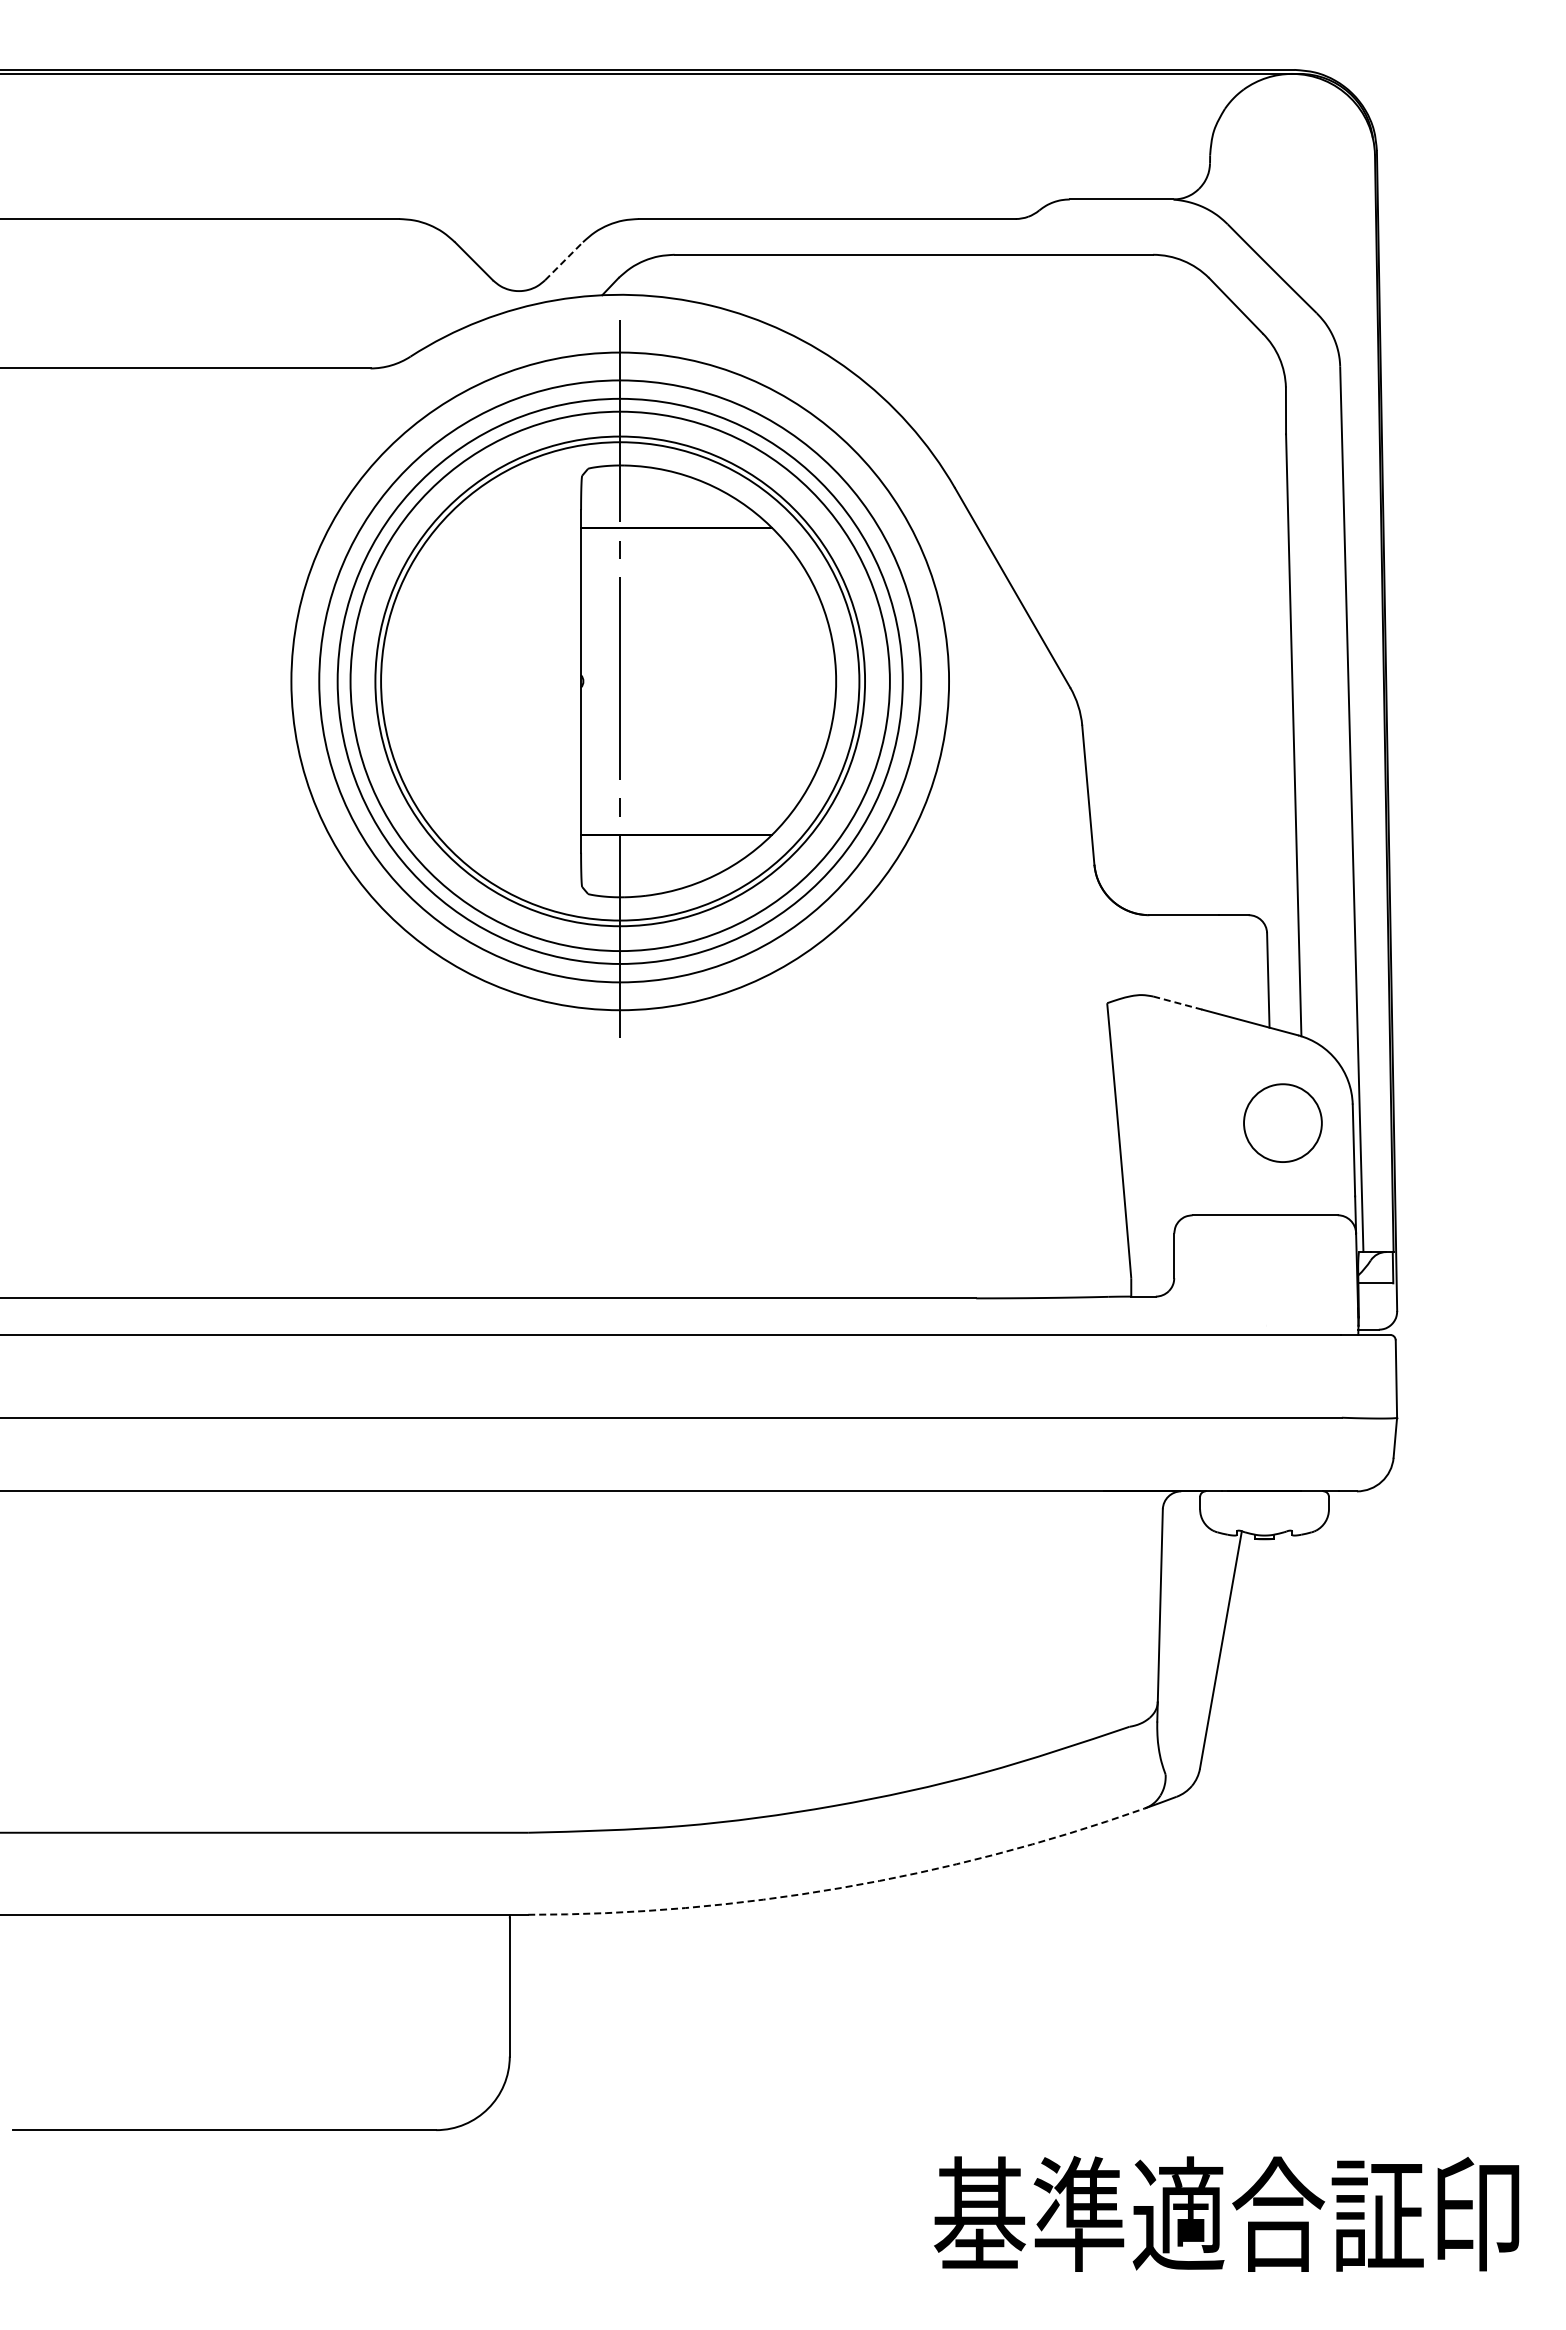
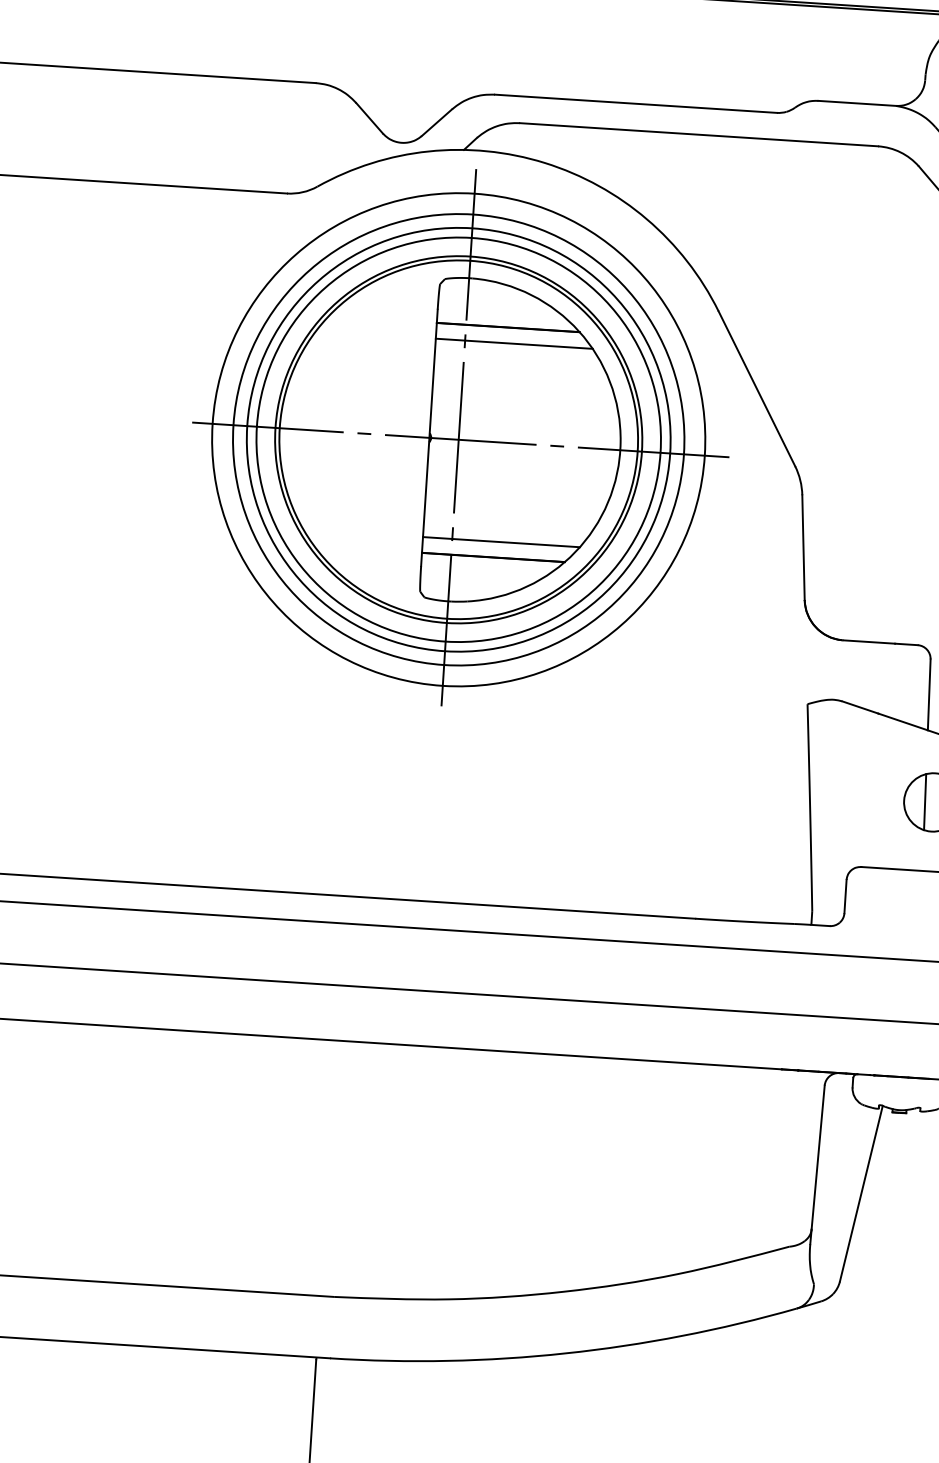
line: (564, 261) -> (437, 122), dashed -> solid
line: (685, 548) -> (513, 343), added
line: (619, 681) -> (458, 439), added
line: (685, 813) -> (501, 541), added
line: (1178, 1003) -> (860, 707), dashed -> solid
line: (1272, 1123) -> (925, 802), added
arc: (841, 1888) -> (565, 1353), dashed -> solid

